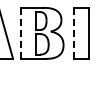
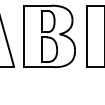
line: (21, 33) -> (24, 36), dashed -> solid
line: (73, 33) -> (87, 36), dashed -> solid

